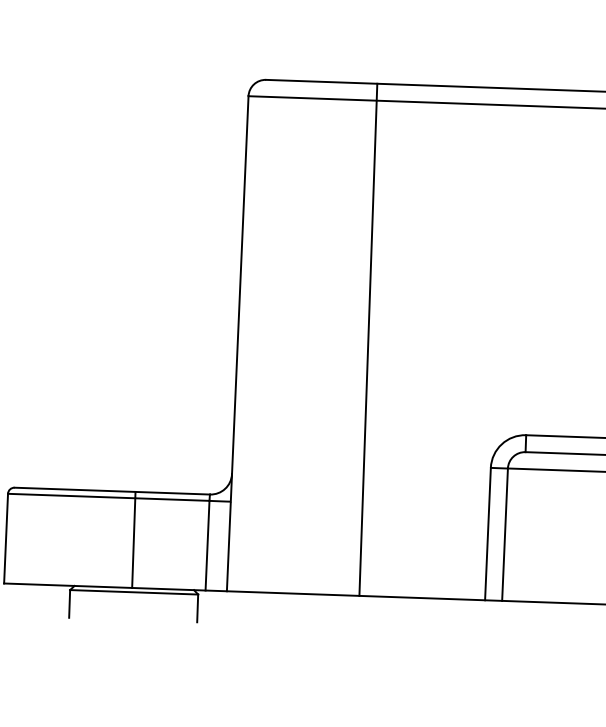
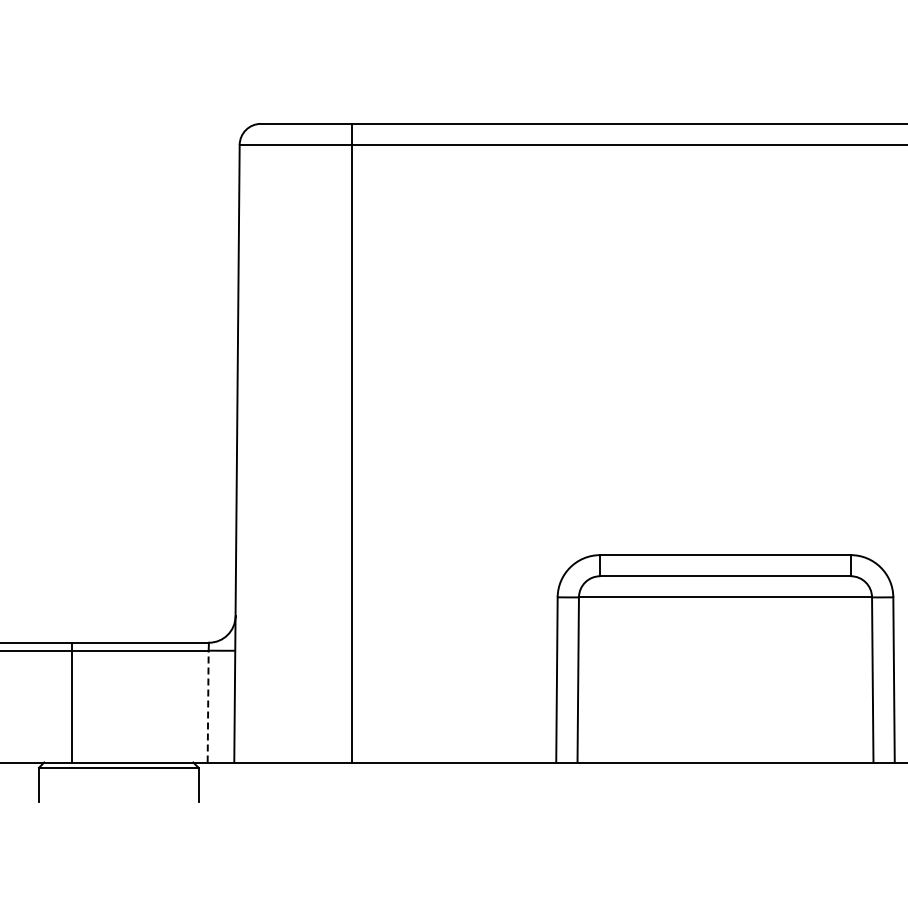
line: (368, 339) -> (351, 442), moved
line: (134, 539) -> (72, 702), moved
line: (207, 545) -> (208, 706), solid -> dashed

